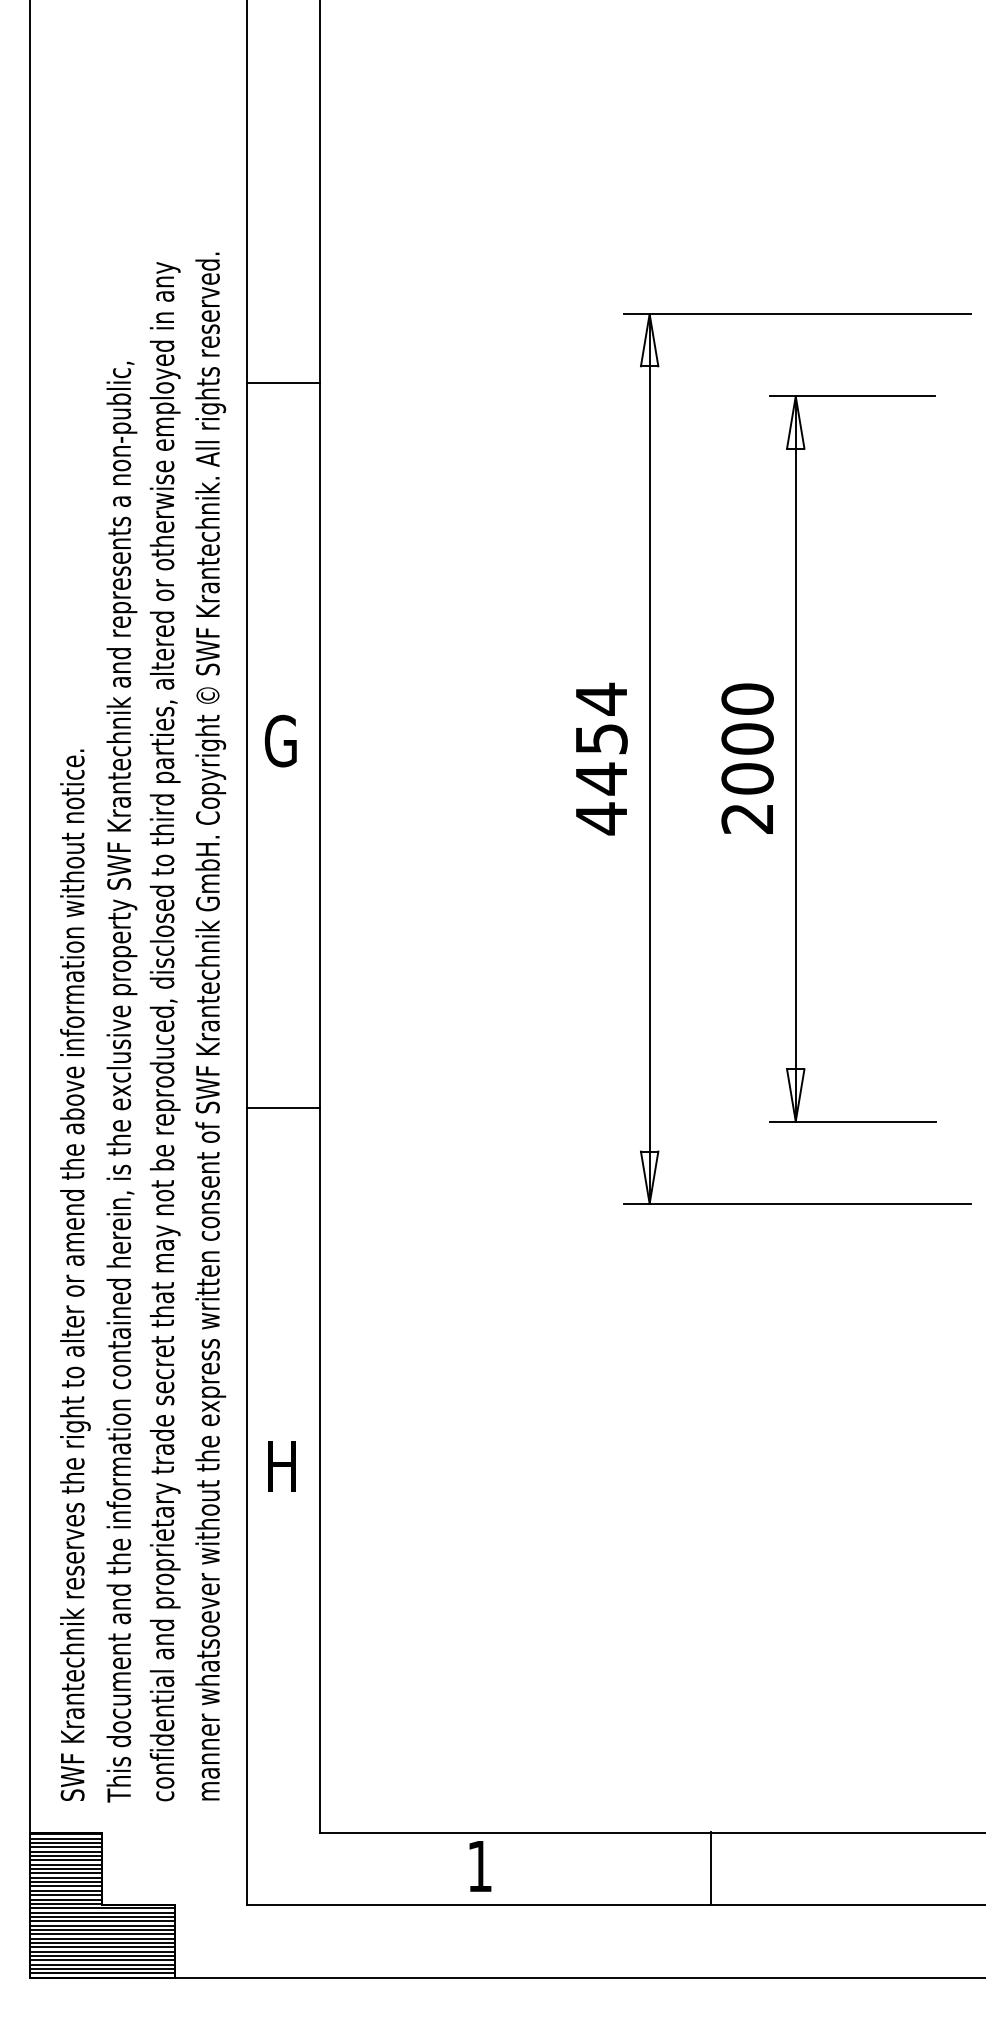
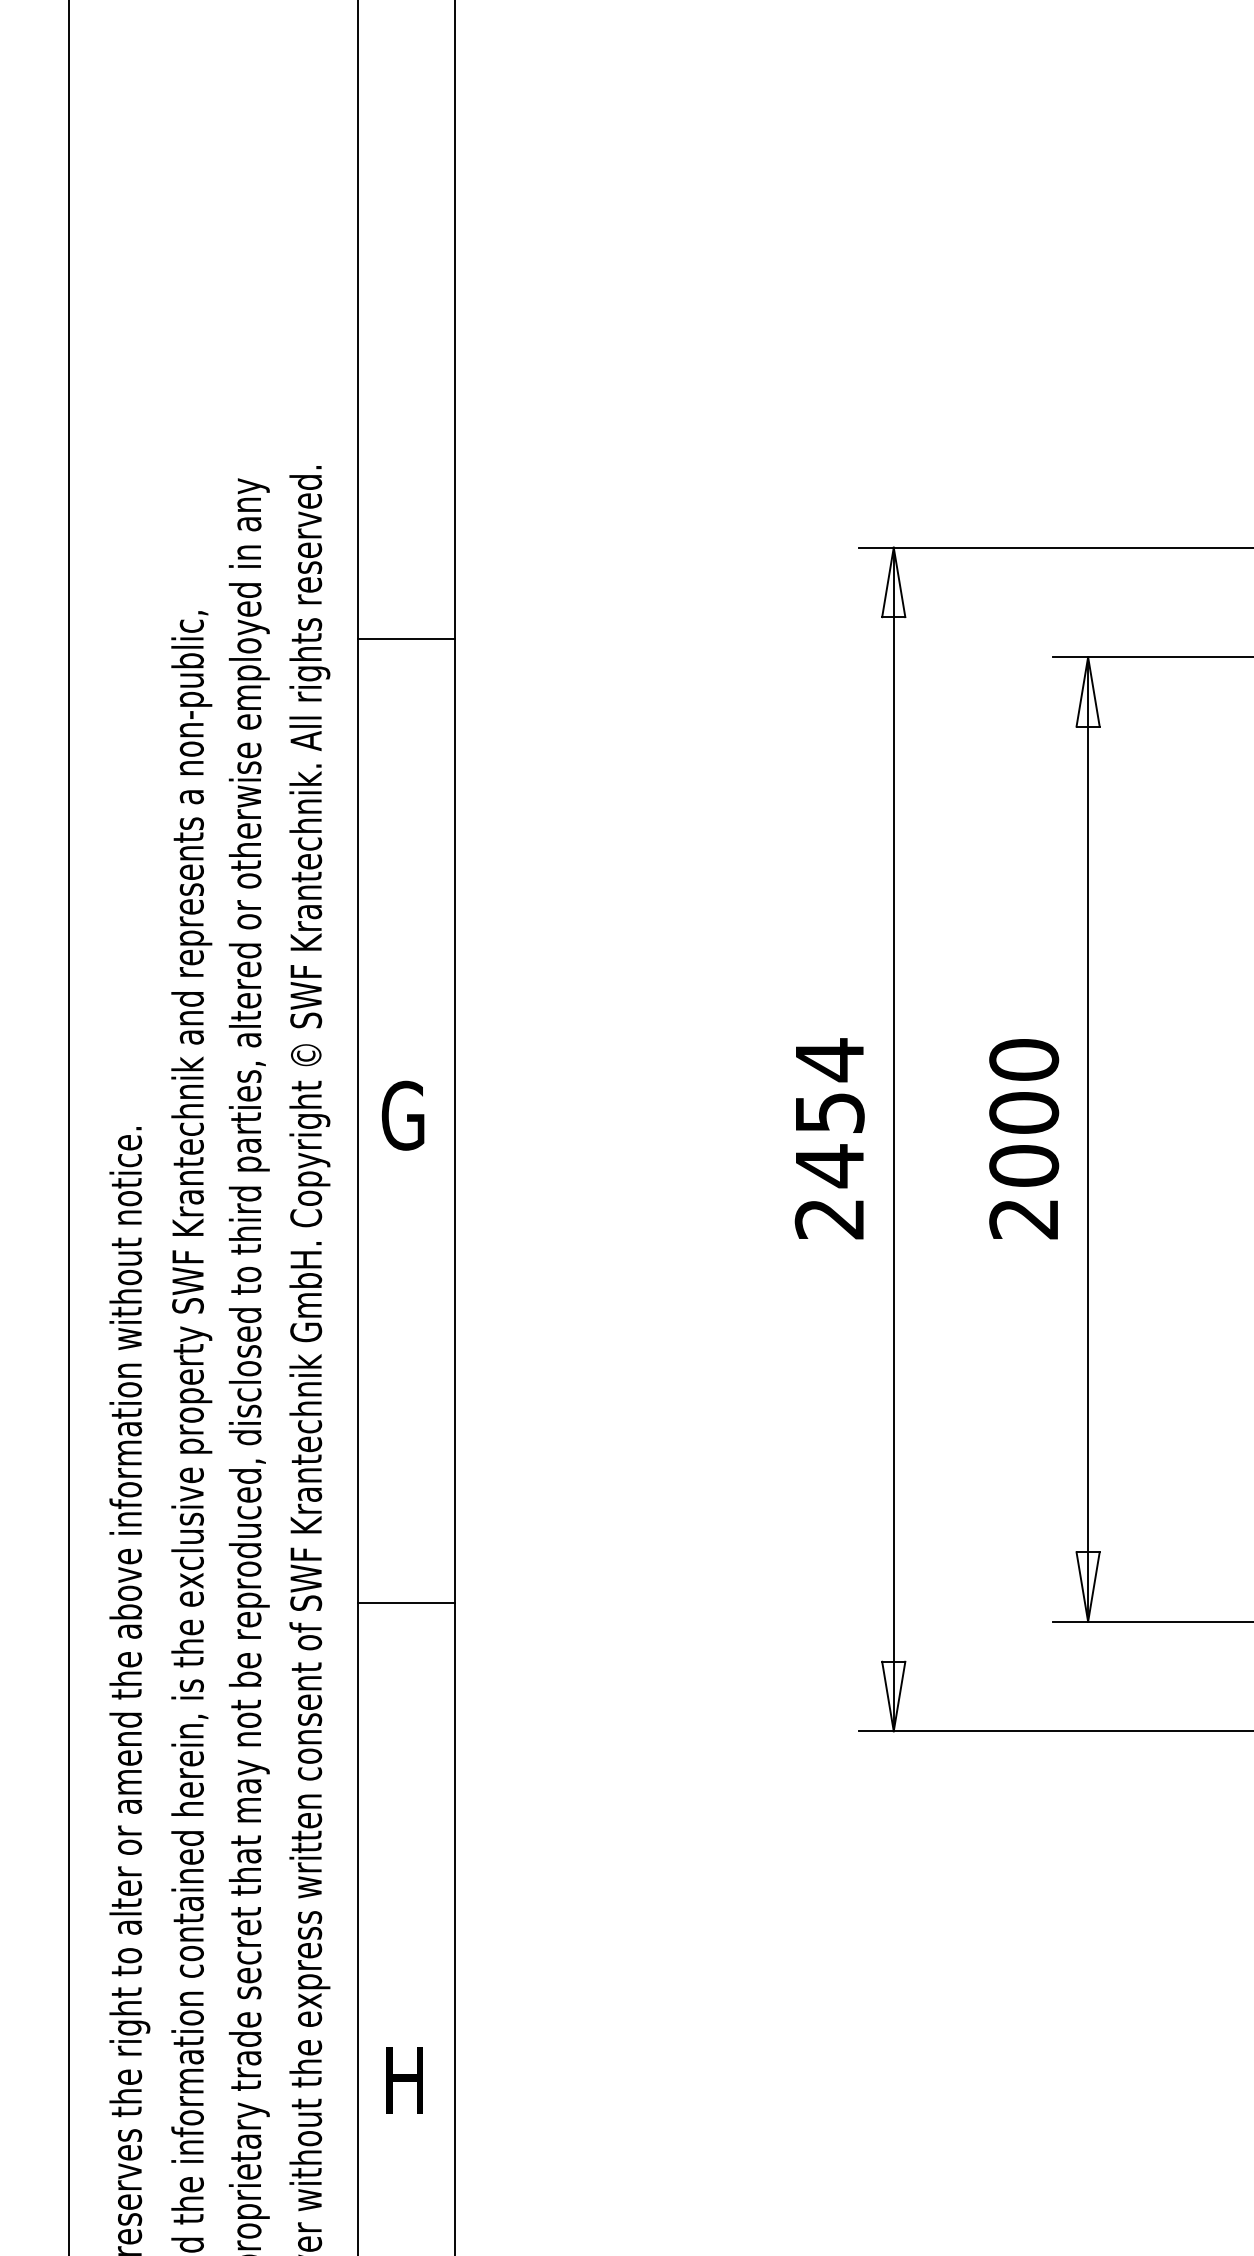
text: (600, 818) -> (828, 1218), 4454 -> 2454

